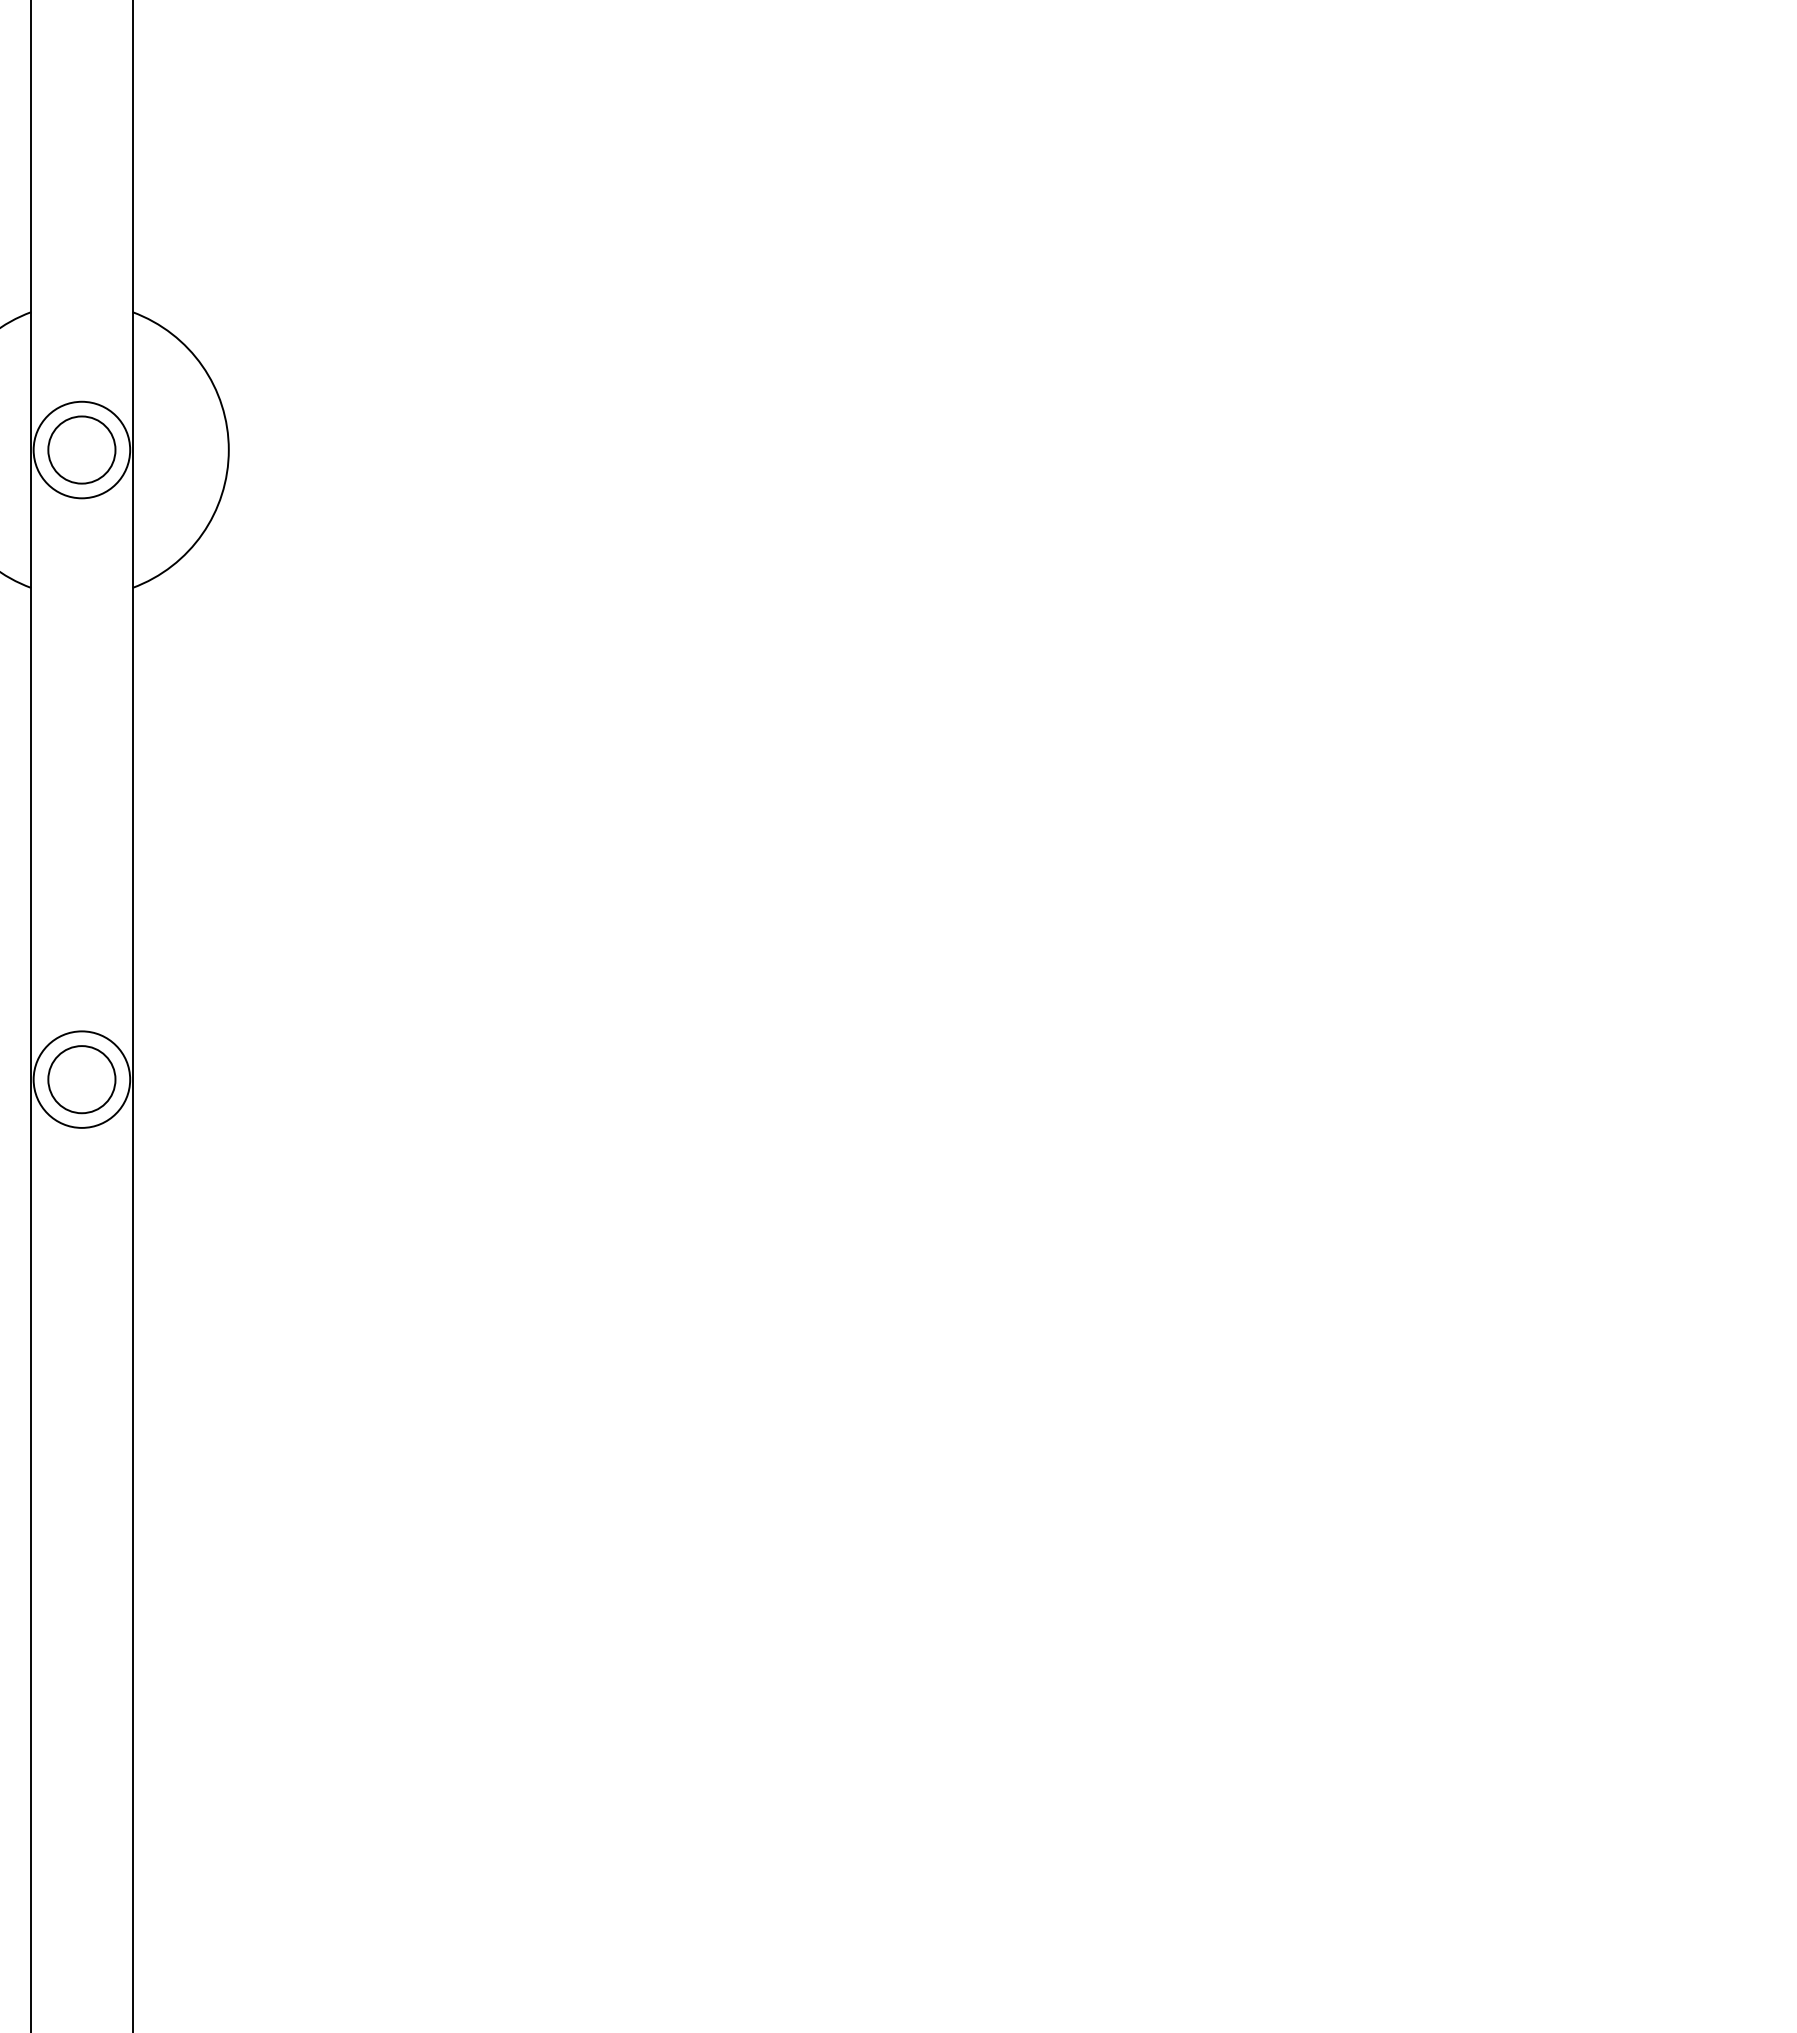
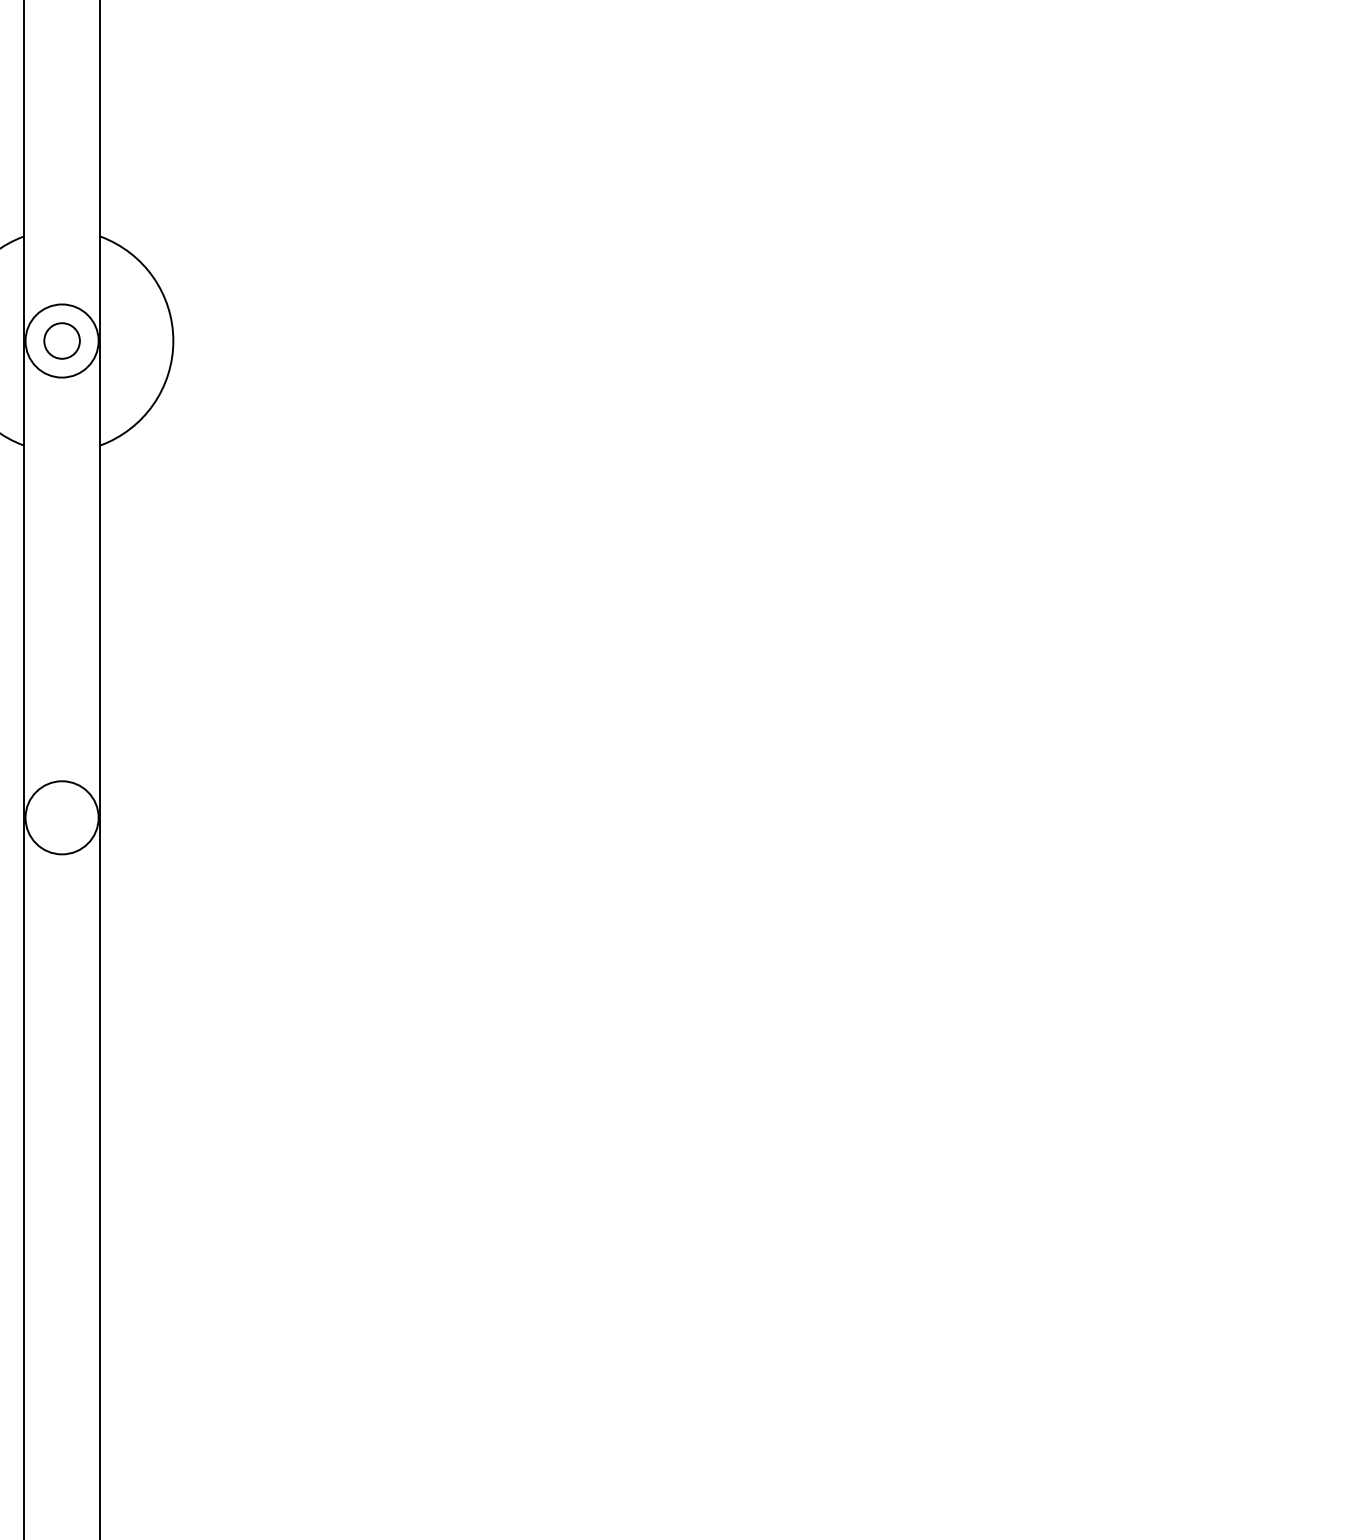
circle: (81, 449) -> (61, 340), size x0.7
circle: (81, 1079) -> (61, 817), removed

